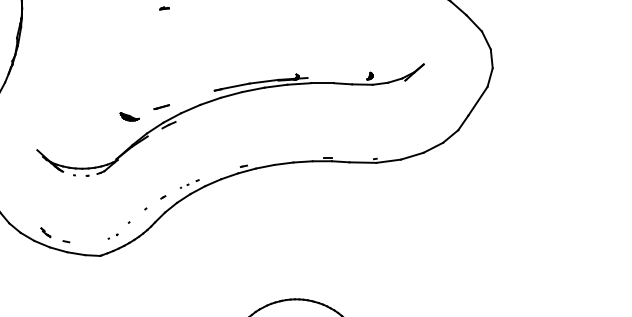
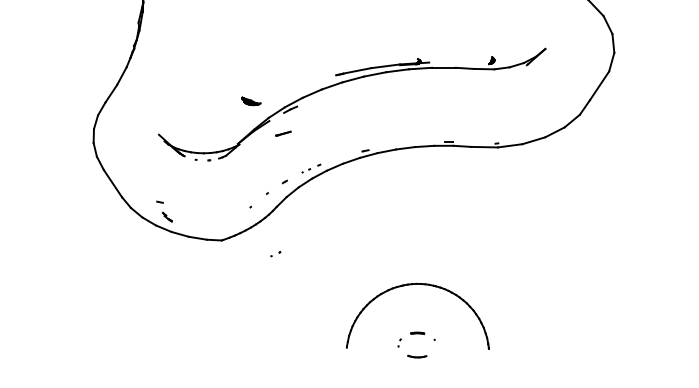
line: (161, 106) -> (283, 133), moved
part: (112, 236) -> (275, 254), moved
line: (65, 240) -> (159, 201), moved

